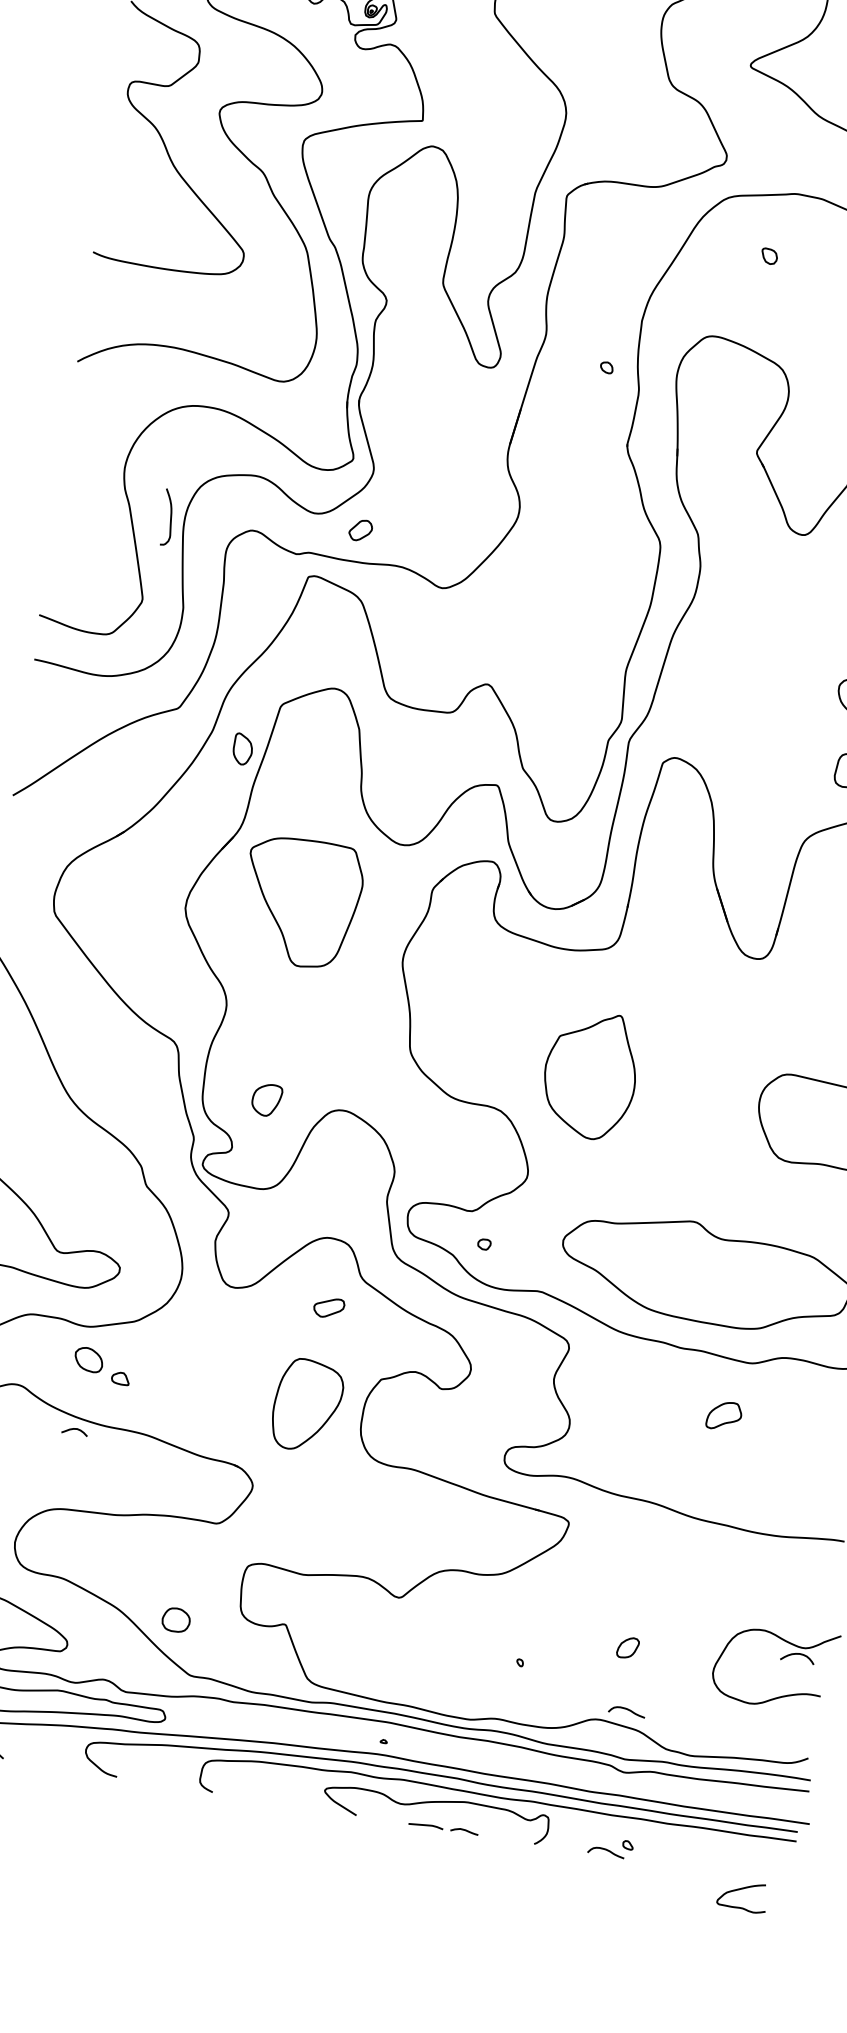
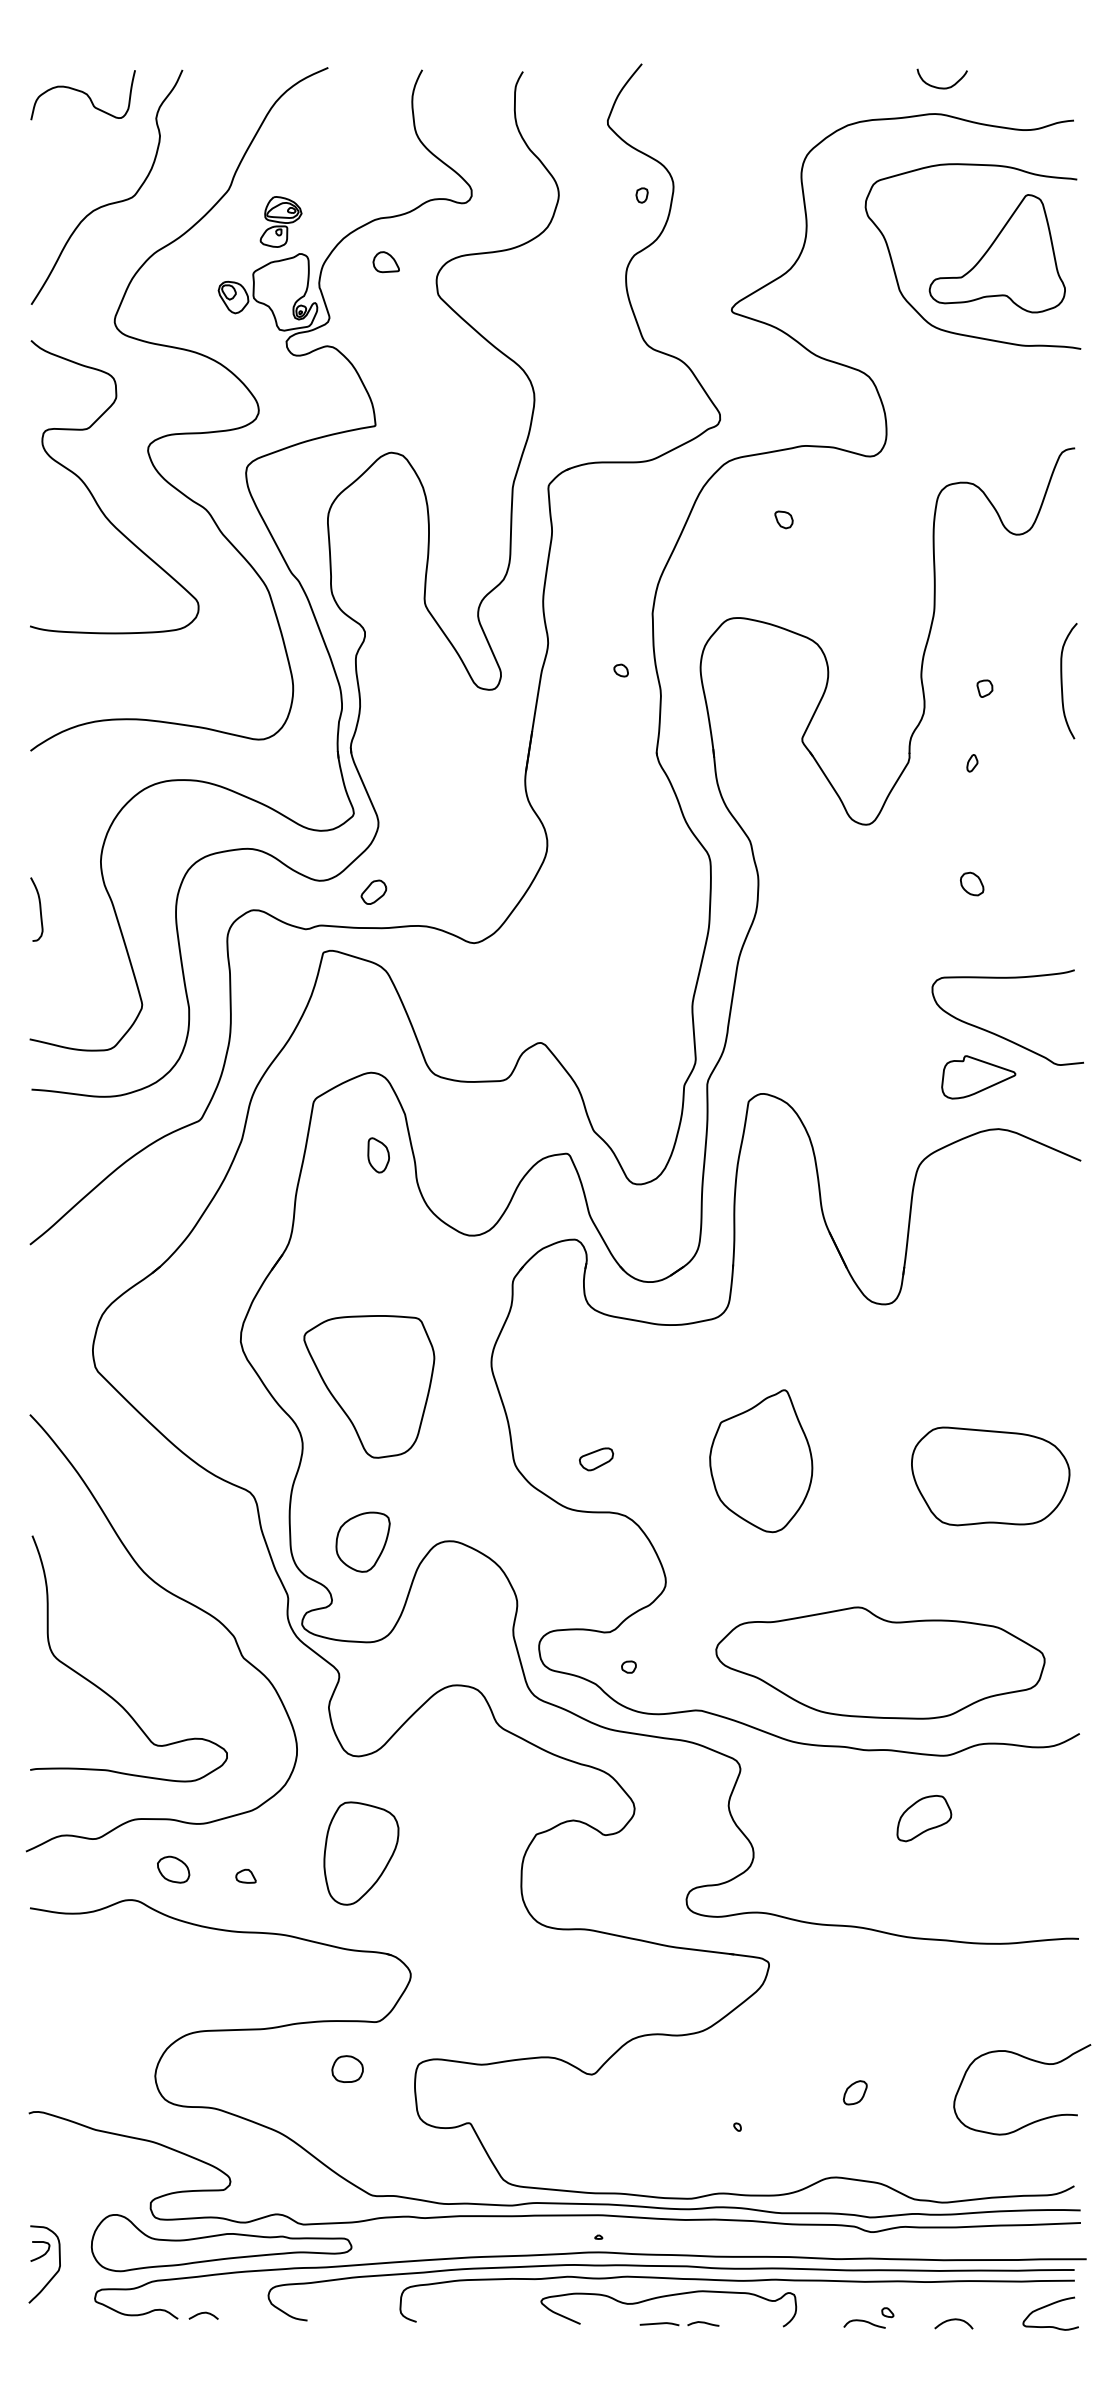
curve: (170, 517) -> (39, 909), moved
part: (242, 749) -> (378, 1155), moved
part: (301, 902) -> (369, 1386), moved
part: (590, 1075) -> (761, 1461), moved
part: (266, 1099) -> (362, 1541), size x1.67
part: (329, 1308) -> (596, 1459), moved
part: (88, 1359) -> (173, 1869), moved
part: (307, 1405) -> (361, 1853), moved
part: (724, 1415) -> (924, 1818), size x1.43
curve: (74, 1429) -> (203, 2313), moved
part: (176, 1619) -> (347, 2068), moved
curve: (797, 1654) -> (953, 2320), moved
curve: (627, 1710) -> (864, 2162), removed
curve: (739, 1890) -> (1046, 2307), moved

